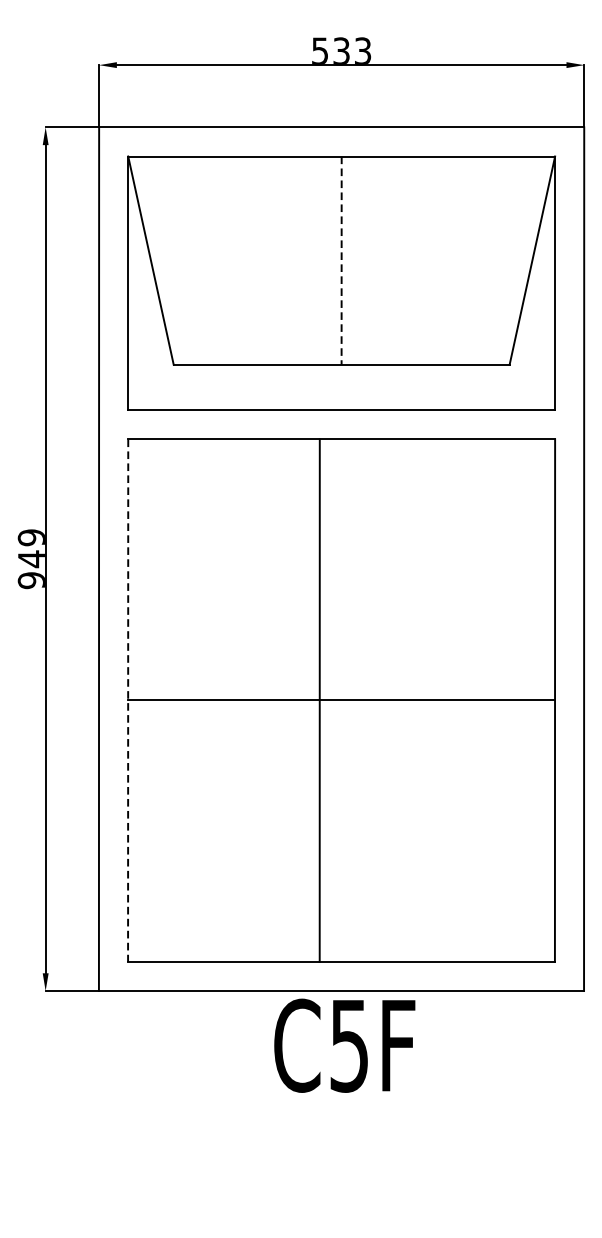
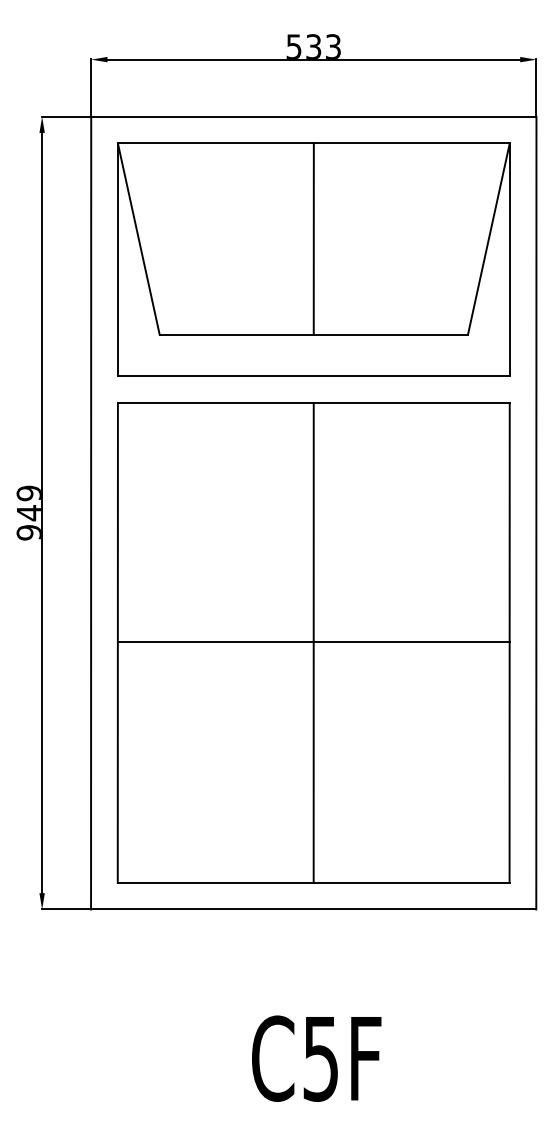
line: (341, 261) -> (313, 239), dashed -> solid
line: (127, 700) -> (117, 642), dashed -> solid
line: (319, 700) -> (313, 642), moved
text: (344, 1045) -> (316, 1058), moved

